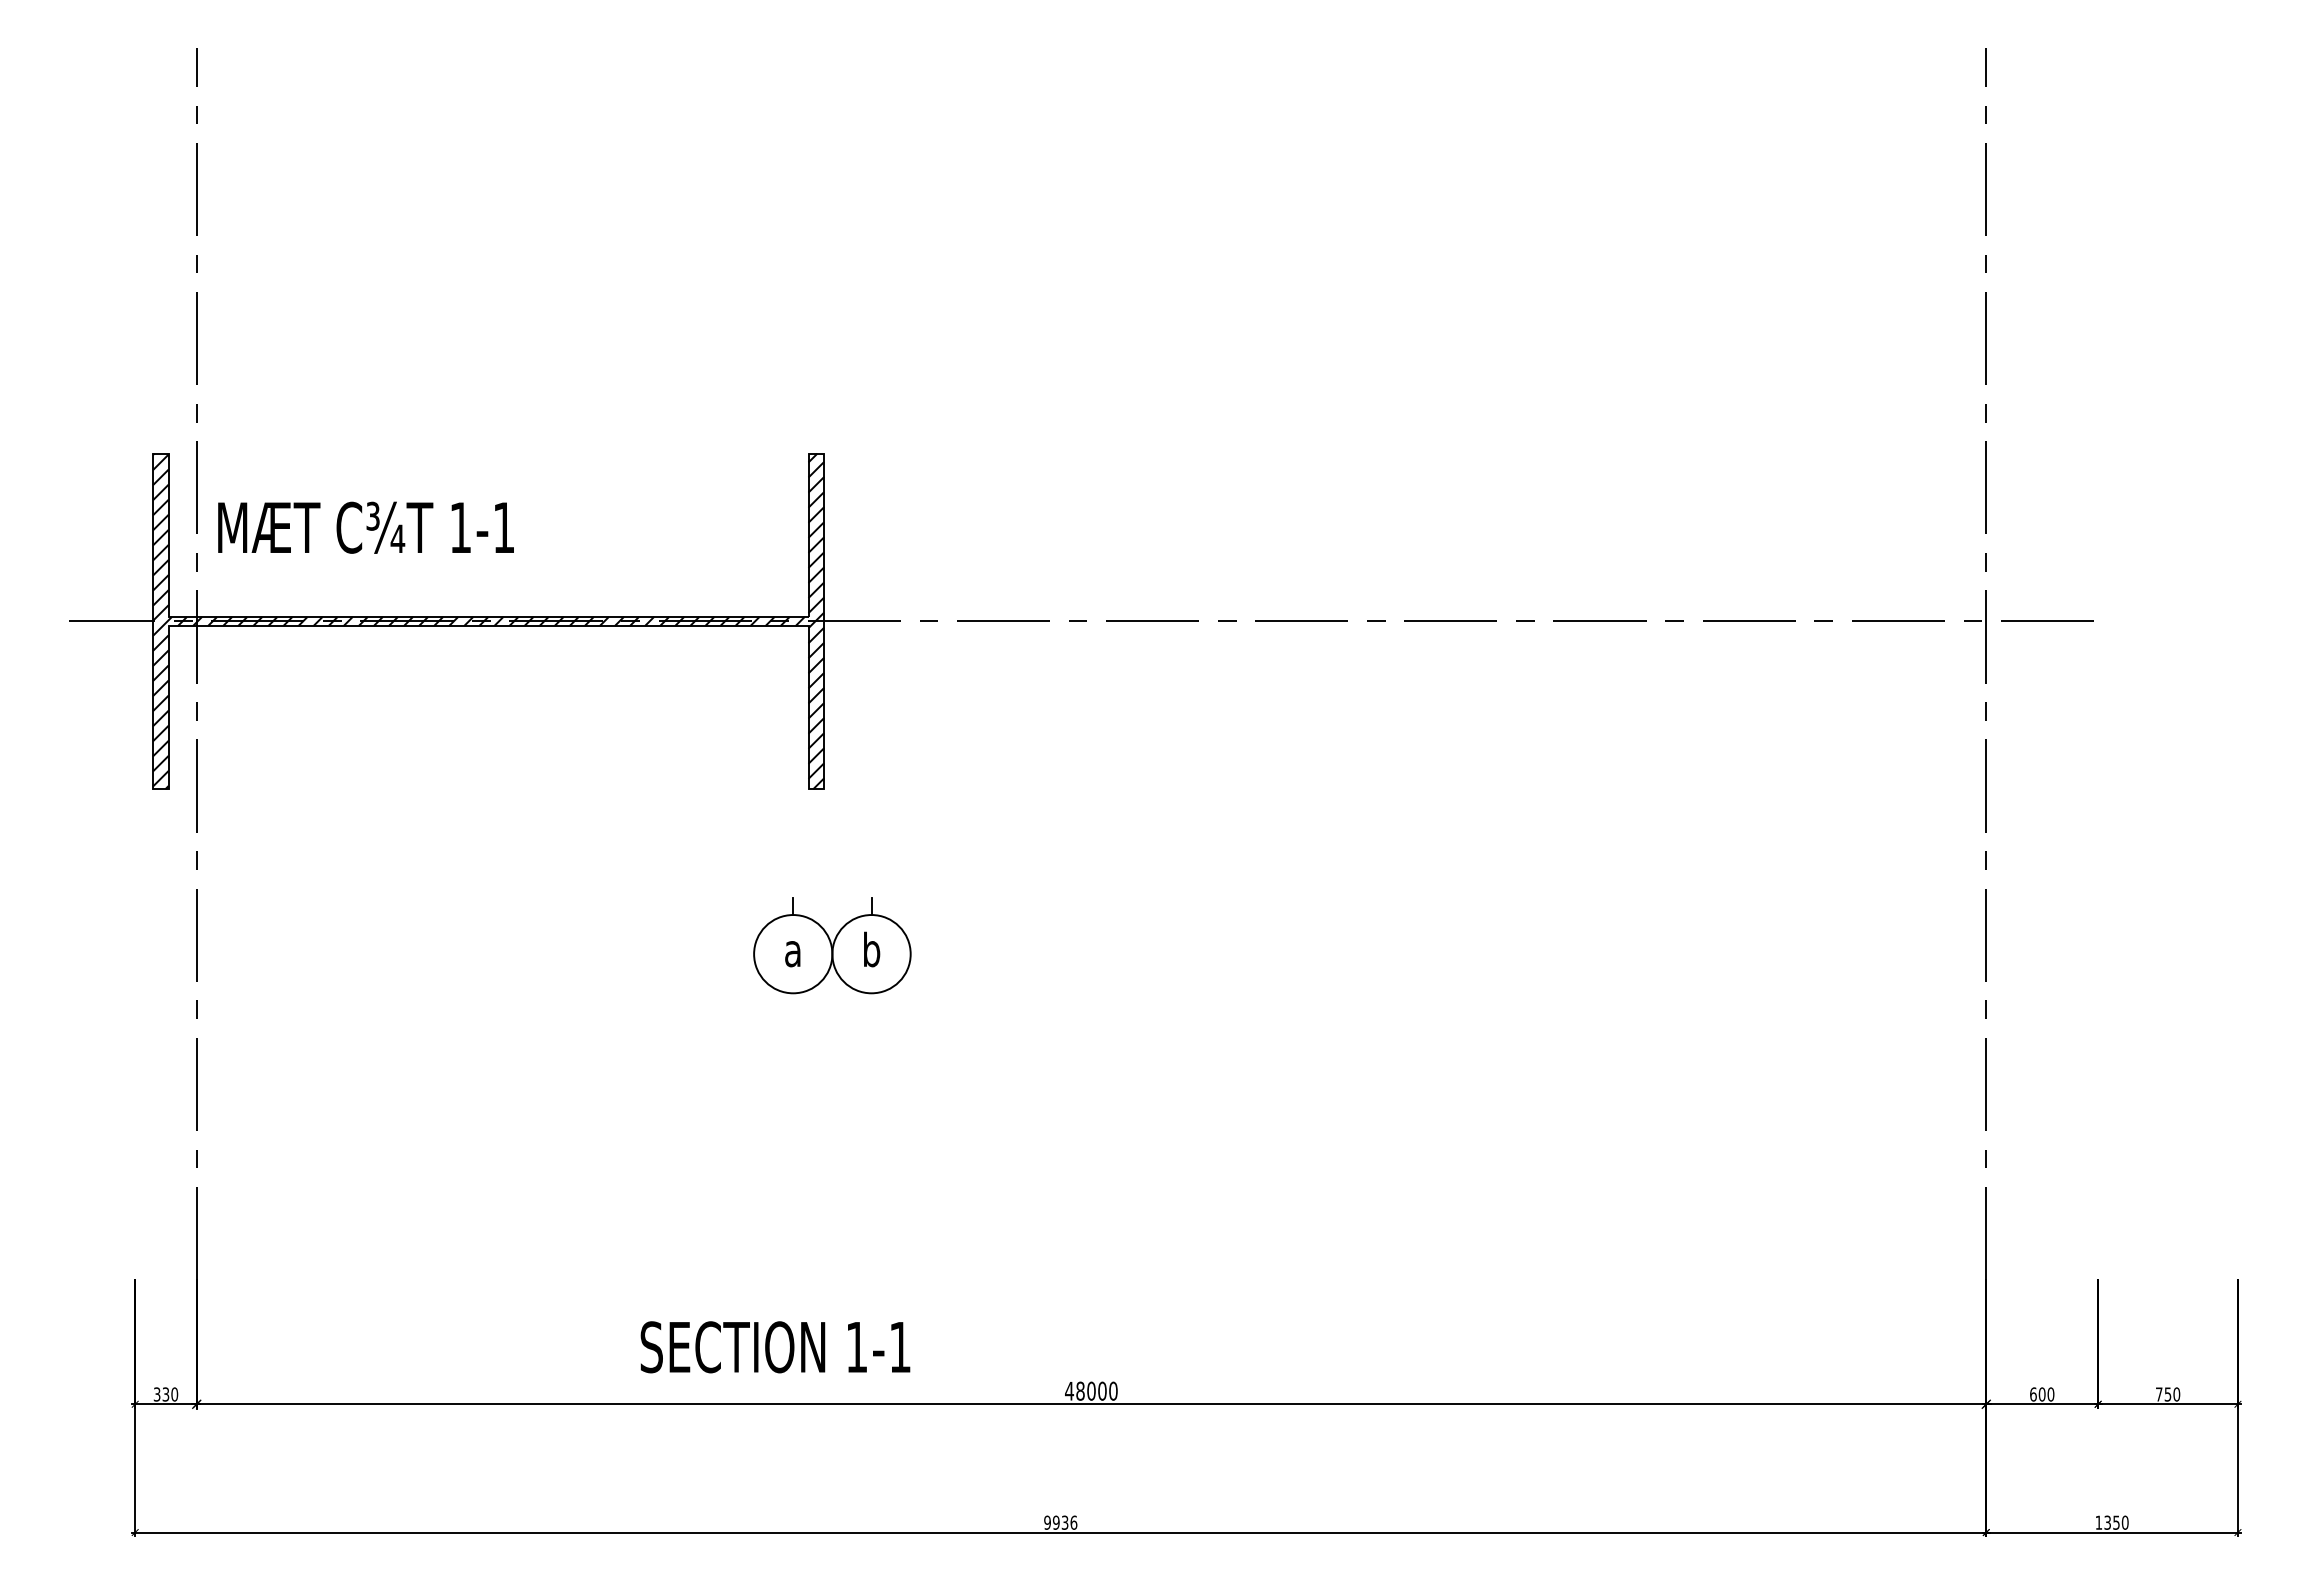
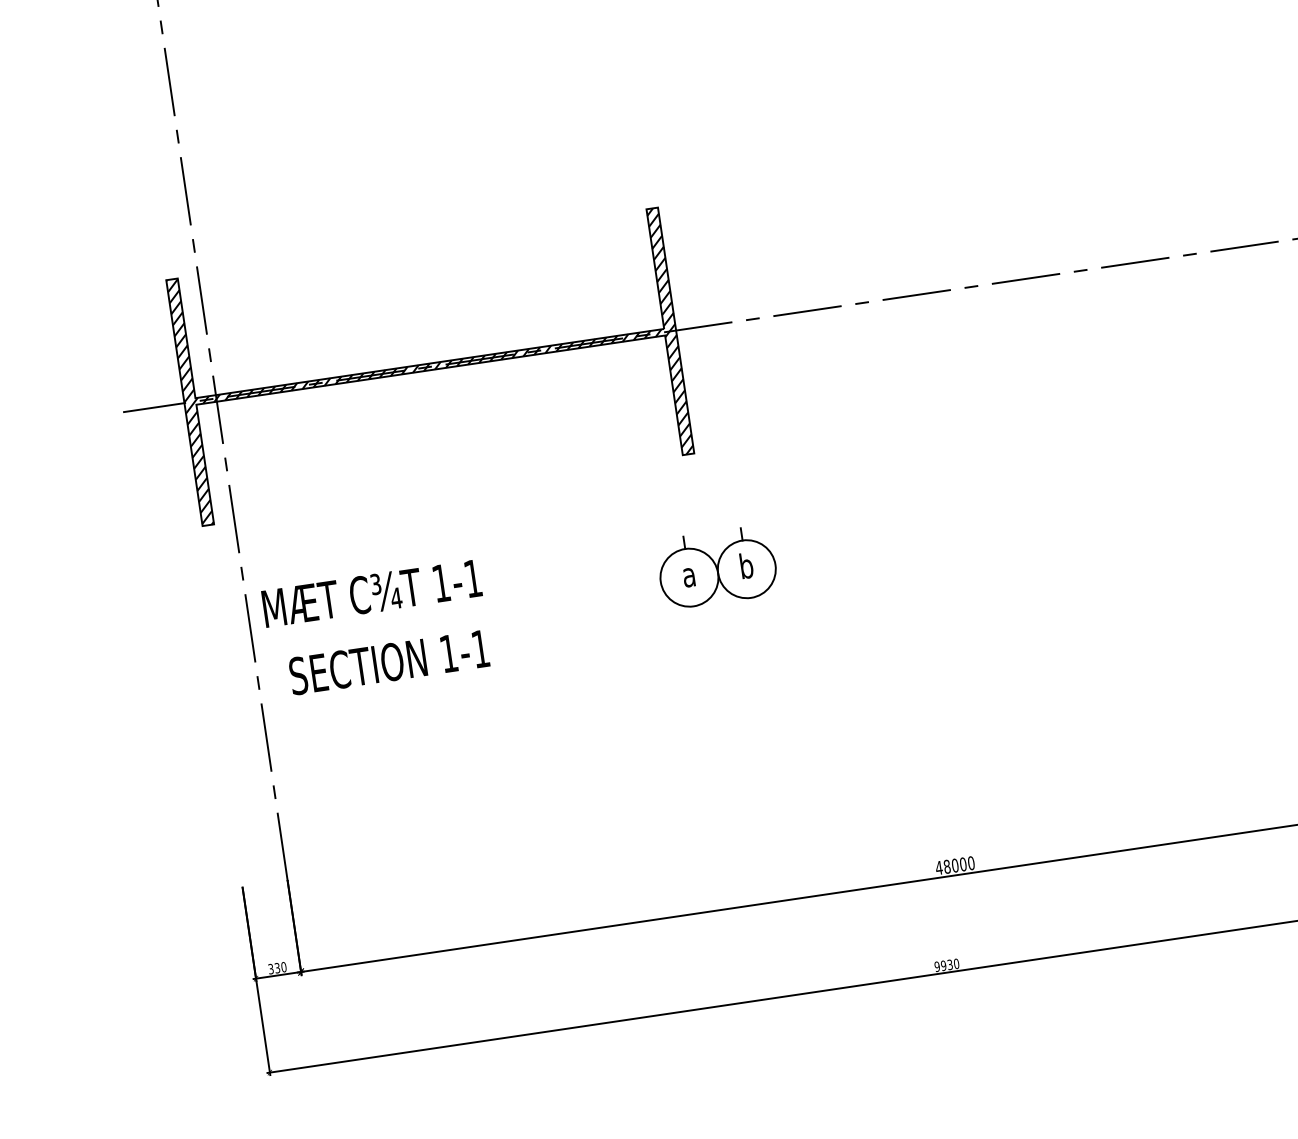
text: (365, 527) -> (371, 593), moved
text: (775, 1347) -> (389, 662), moved
text: (1073, 1522) -> (956, 963), 9936 -> 9930

